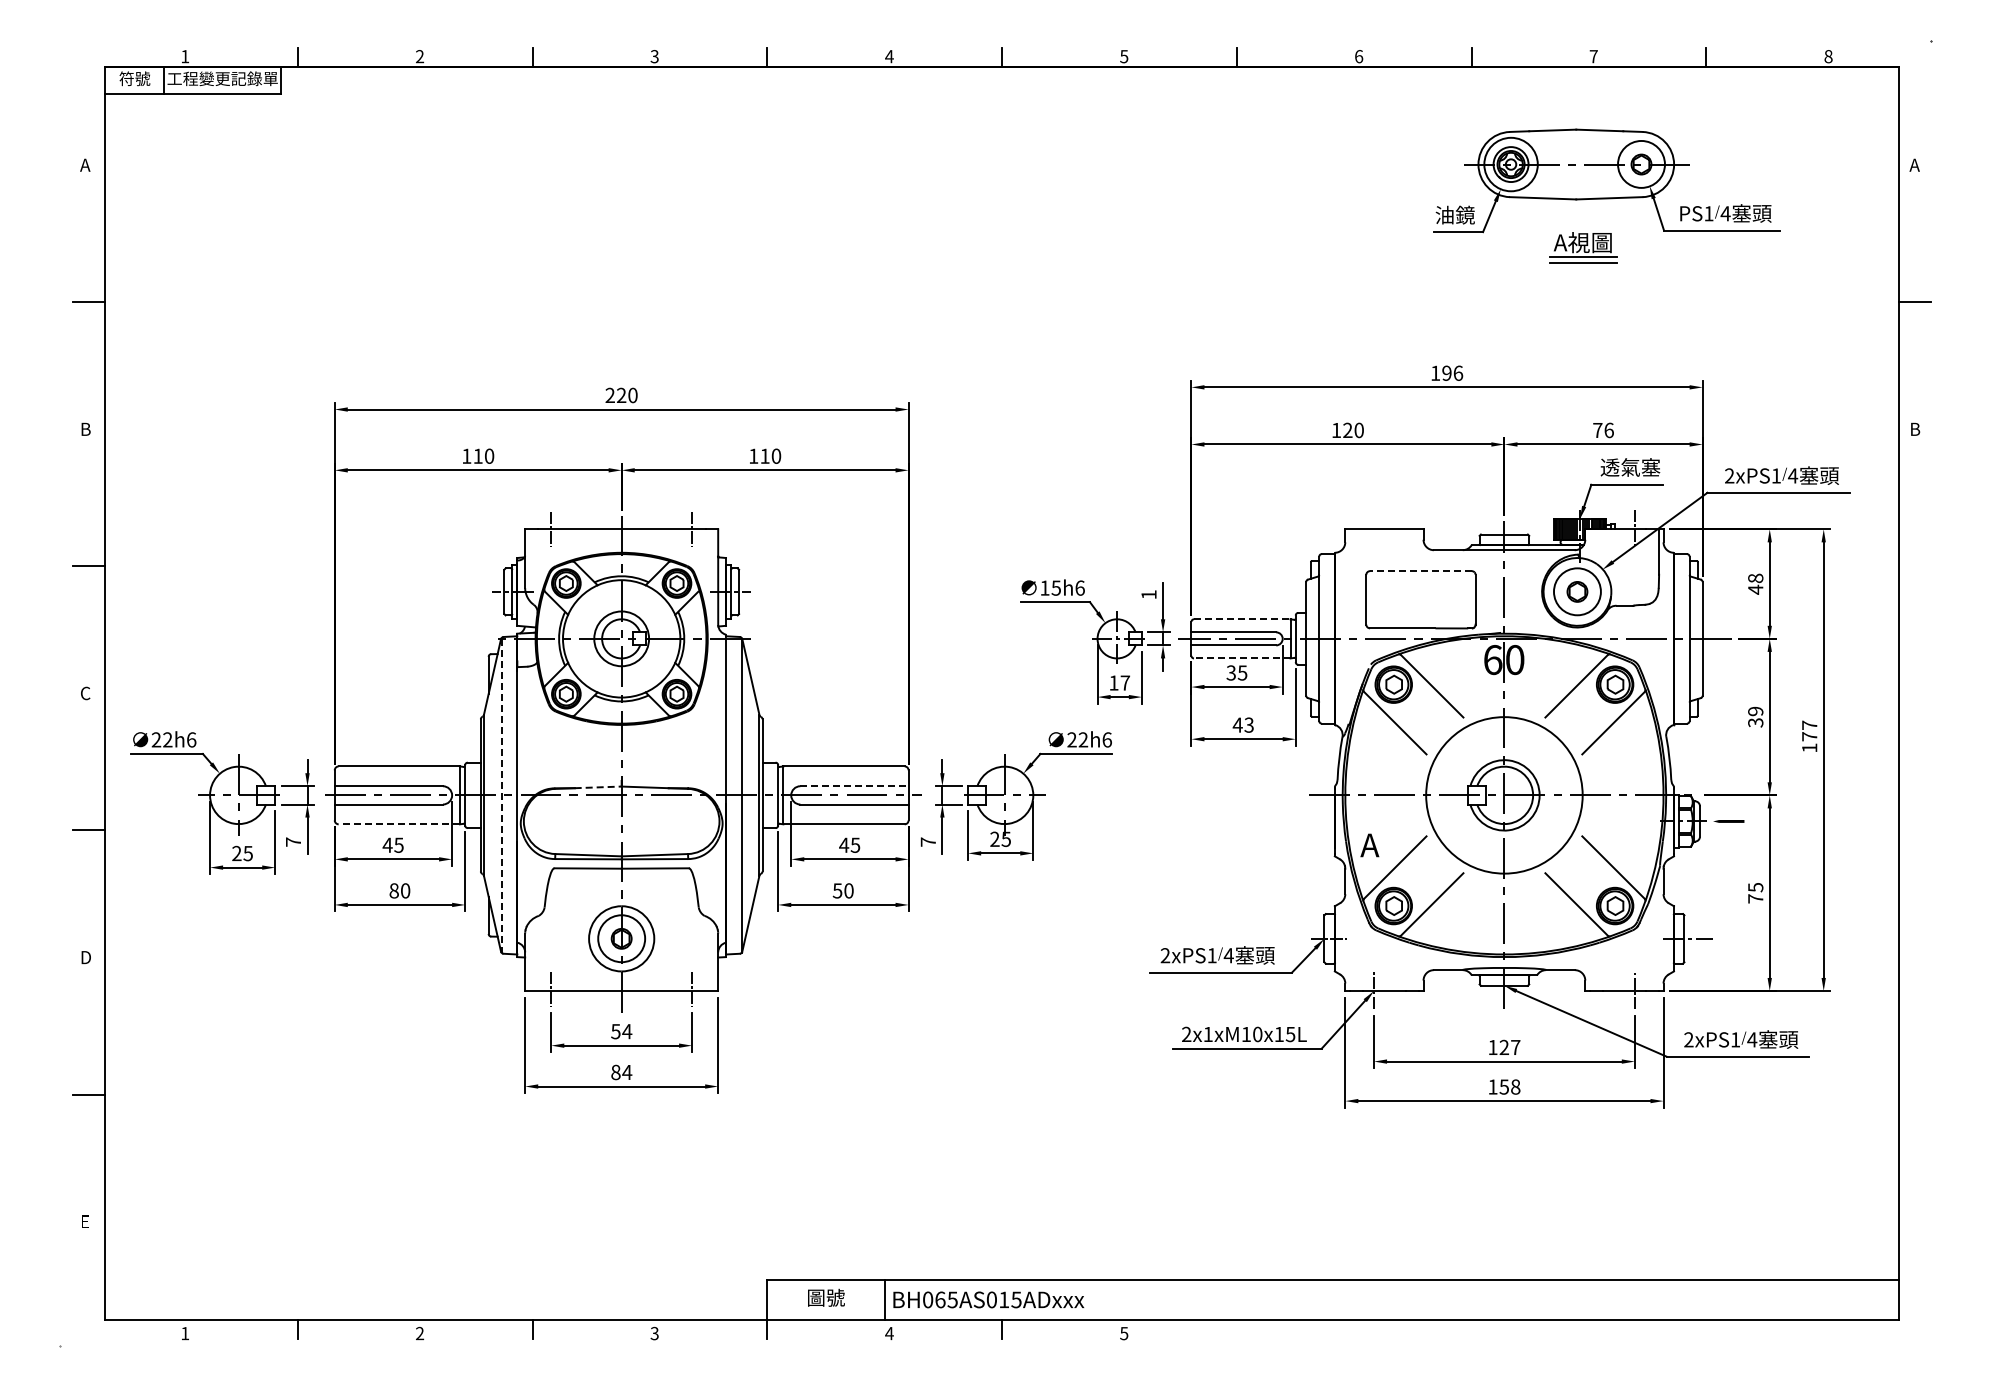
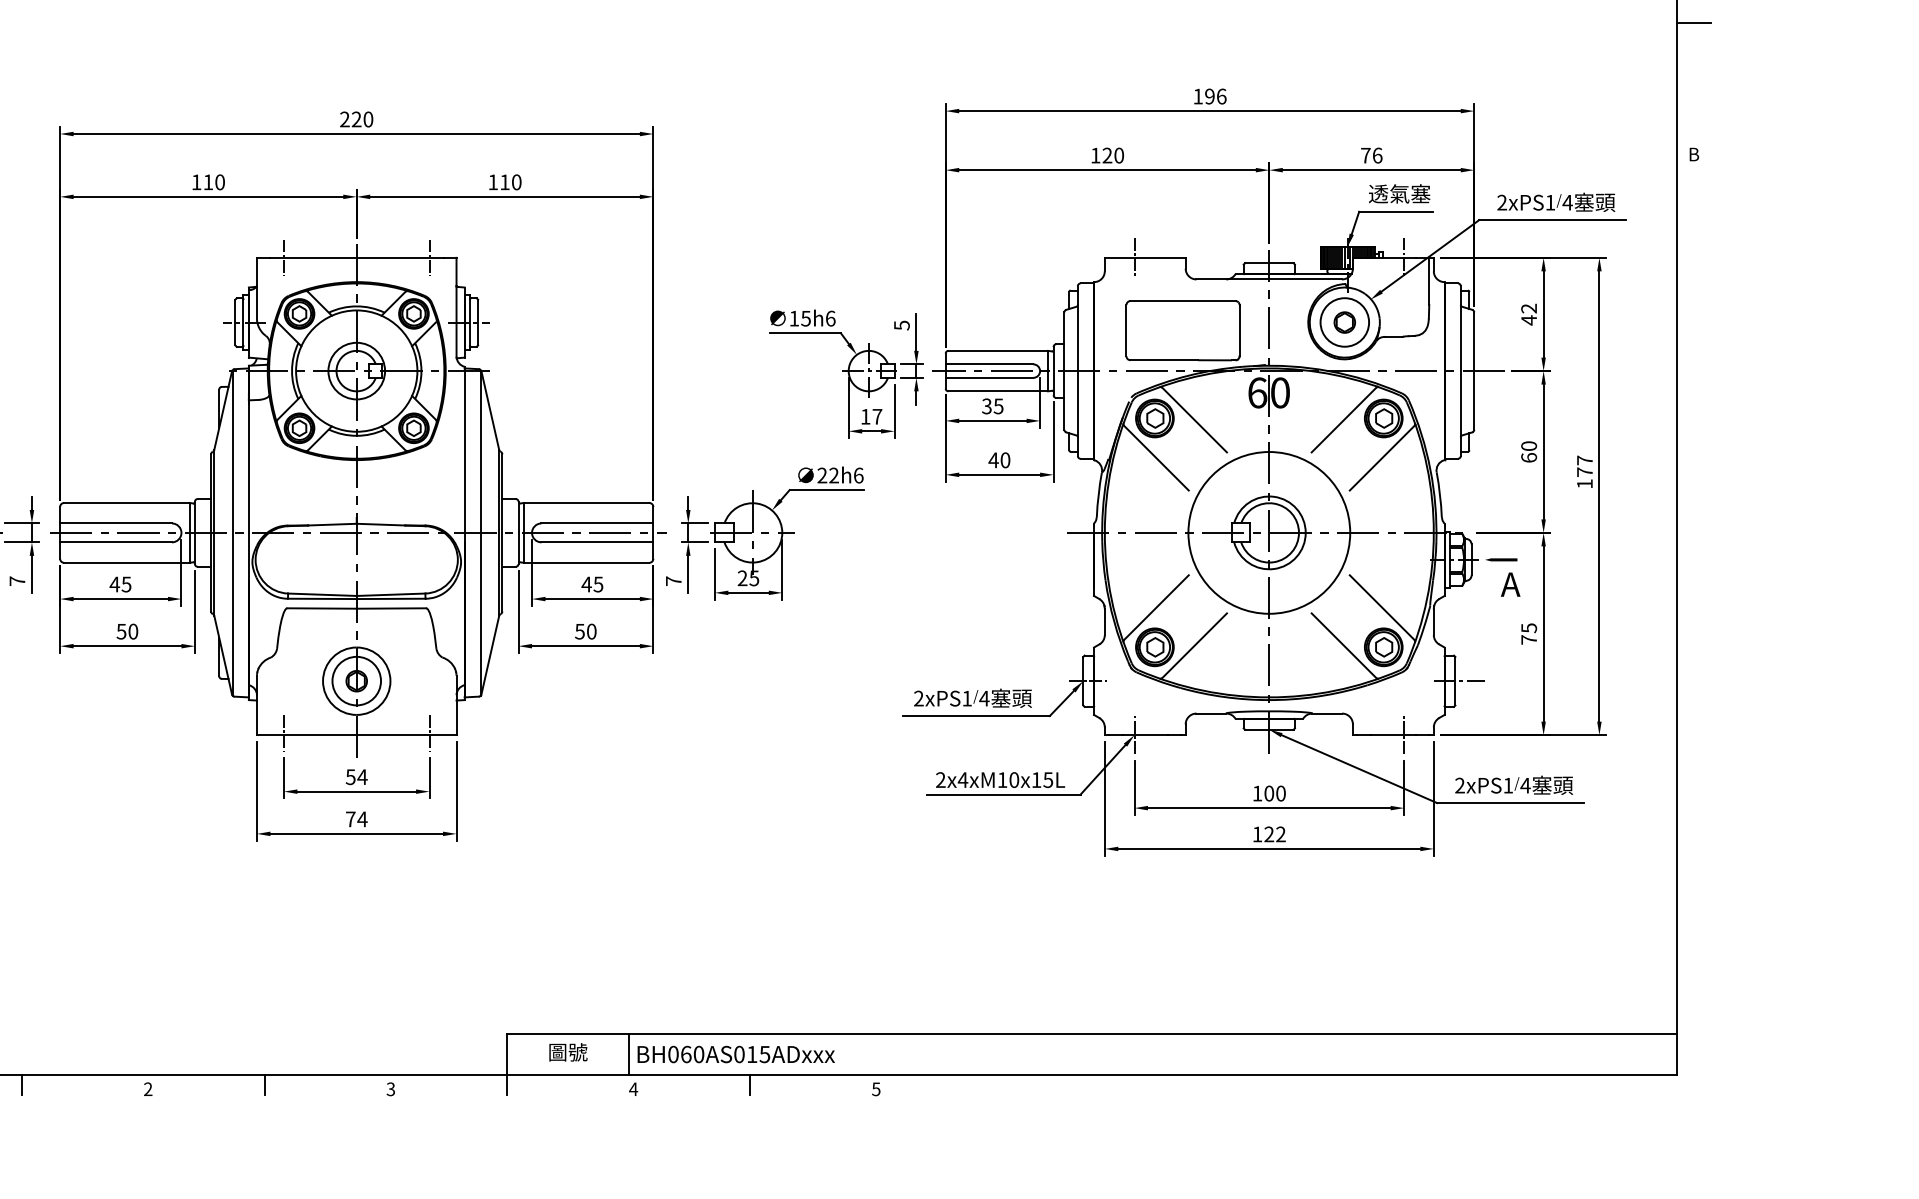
line: (1374, 529) -> (1135, 258), added
line: (1420, 571) -> (1182, 301), dashed -> solid
text: (1755, 578) -> (1528, 308), 48 -> 42
text: (1148, 594) -> (901, 325), 1 -> 5
line: (1242, 619) -> (998, 351), dashed -> solid
line: (1241, 658) -> (997, 391), dashed -> solid
text: (1755, 716) -> (1528, 451), 39 -> 60
text: (1248, 724) -> (1004, 459), 43 -> 40
line: (854, 786) -> (597, 523), dashed -> solid
line: (598, 787) -> (332, 524), dashed -> solid
line: (501, 795) -> (232, 533), dashed -> solid
line: (399, 824) -> (127, 563), dashed -> solid
text: (1369, 845) -> (1510, 584), moved
text: (393, 890) -> (120, 631), 80 -> 50
text: (1208, 1034) -> (963, 780), 2x1xM10x15L -> 2x4xM10x15L
text: (1509, 1047) -> (1274, 793), 127 -> 100
text: (615, 1072) -> (350, 819), 84 -> 74
text: (1509, 1086) -> (1274, 833), 158 -> 122
text: (952, 1299) -> (698, 1054), BH065AS015ADxxx -> BH060AS015ADxxx

